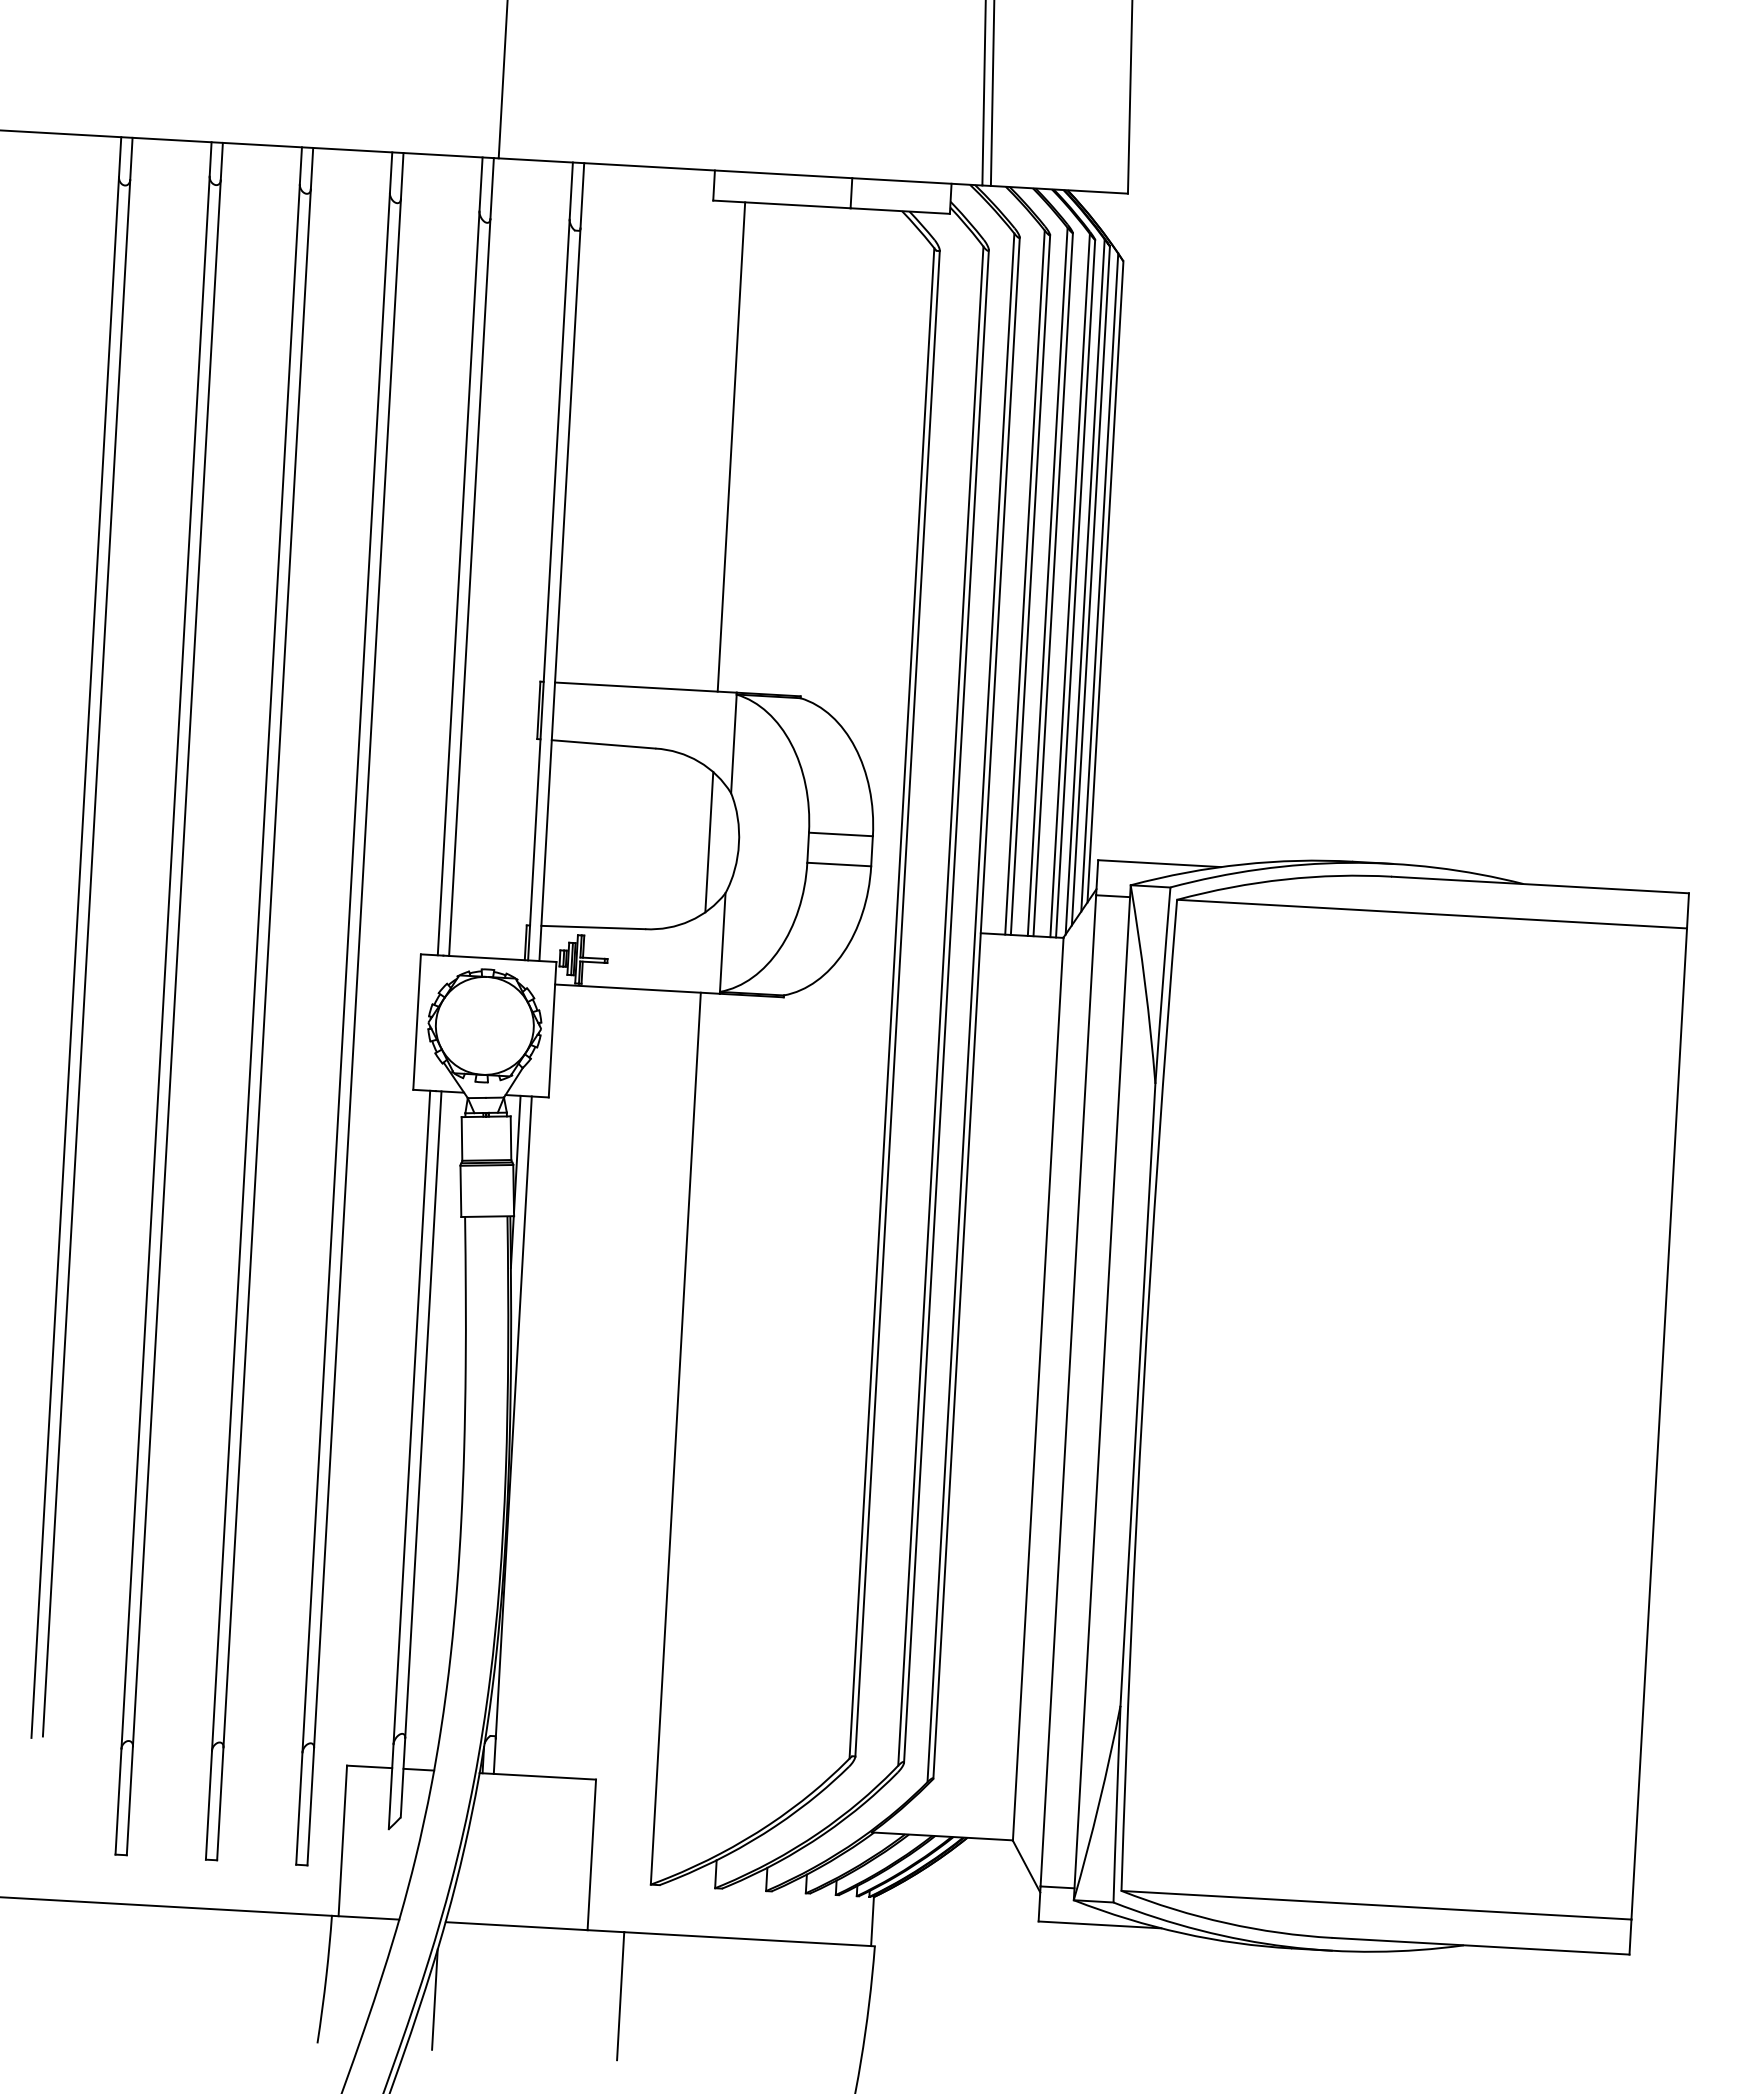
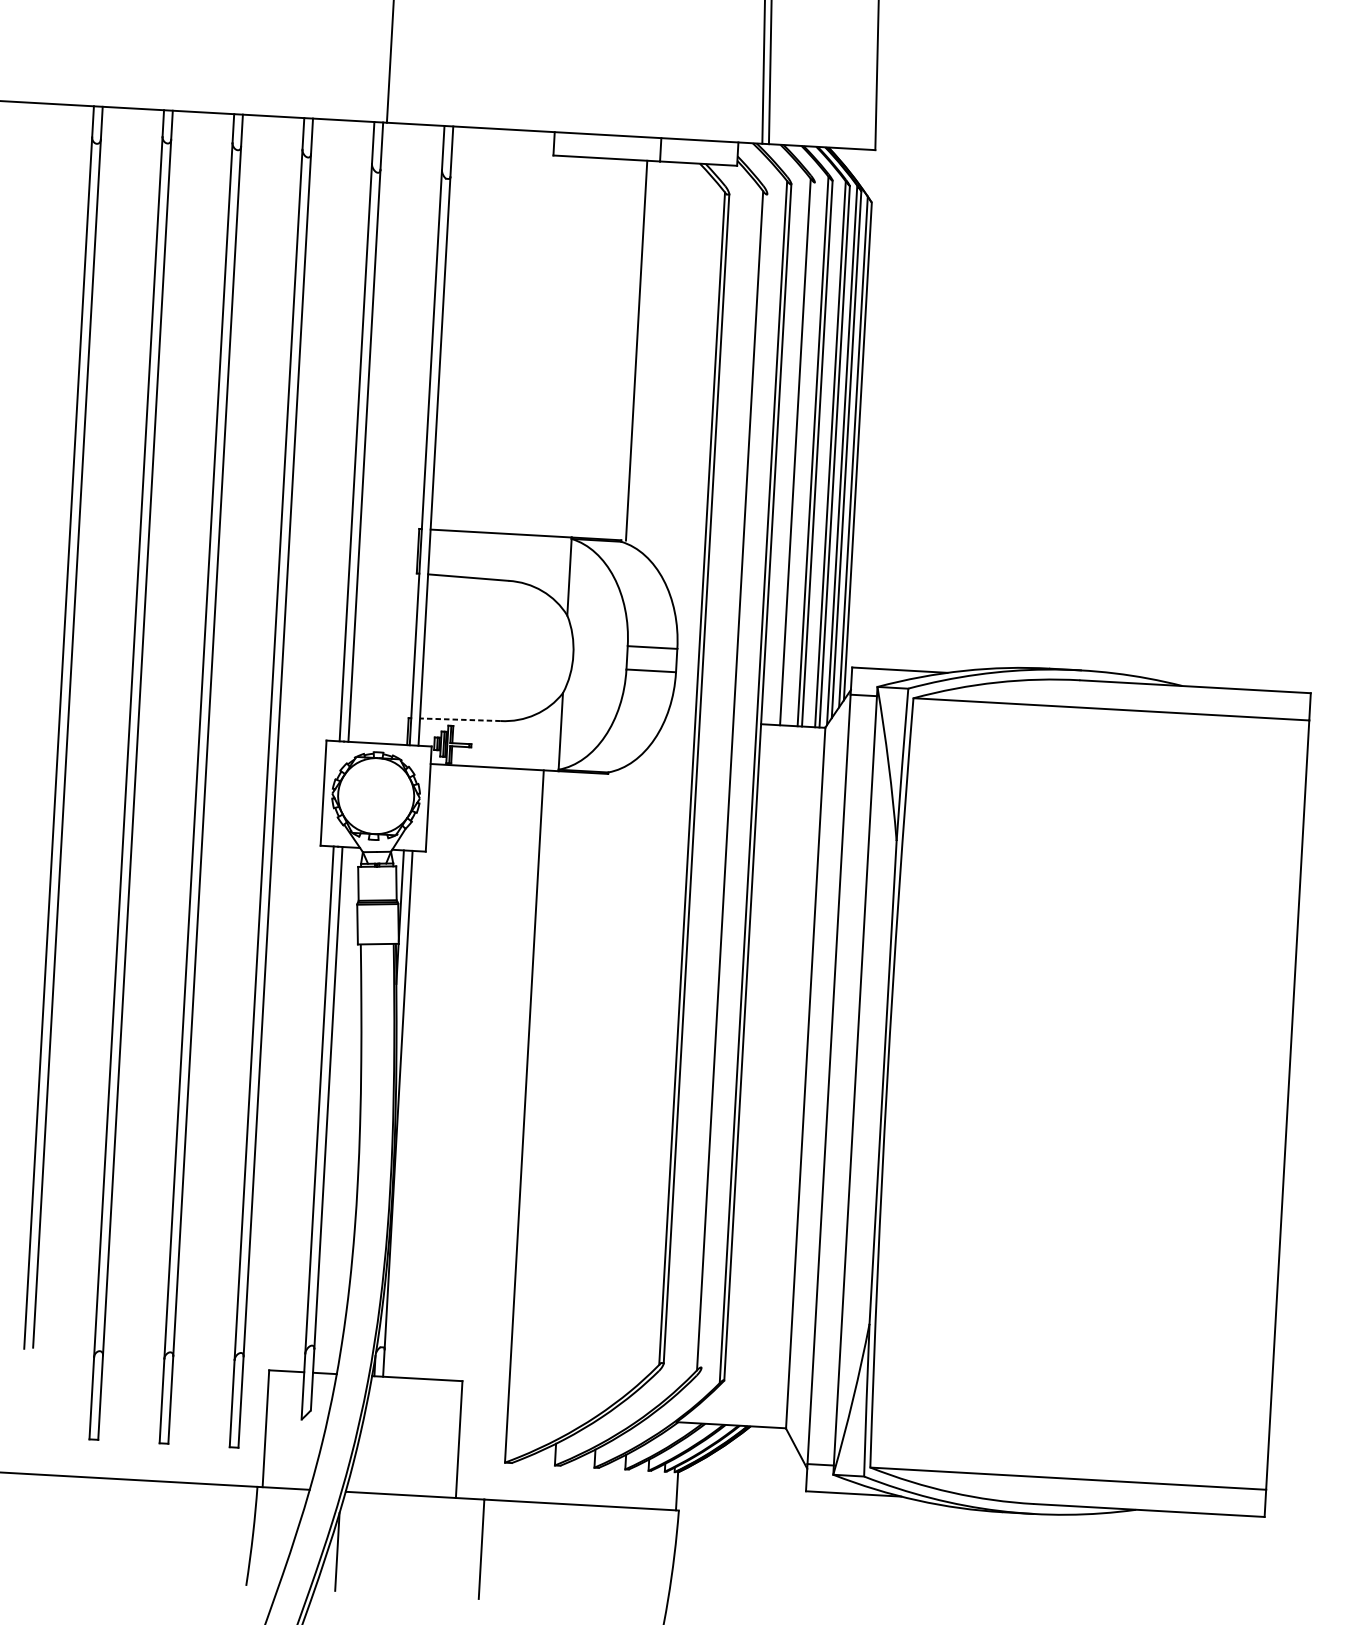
line: (731, 446) -> (636, 350), moved
line: (1030, 584) -> (799, 453), removed
line: (709, 842) -> (550, 653), removed
line: (593, 927) -> (460, 719), solid -> dashed
line: (946, 1006) -> (734, 781), removed

